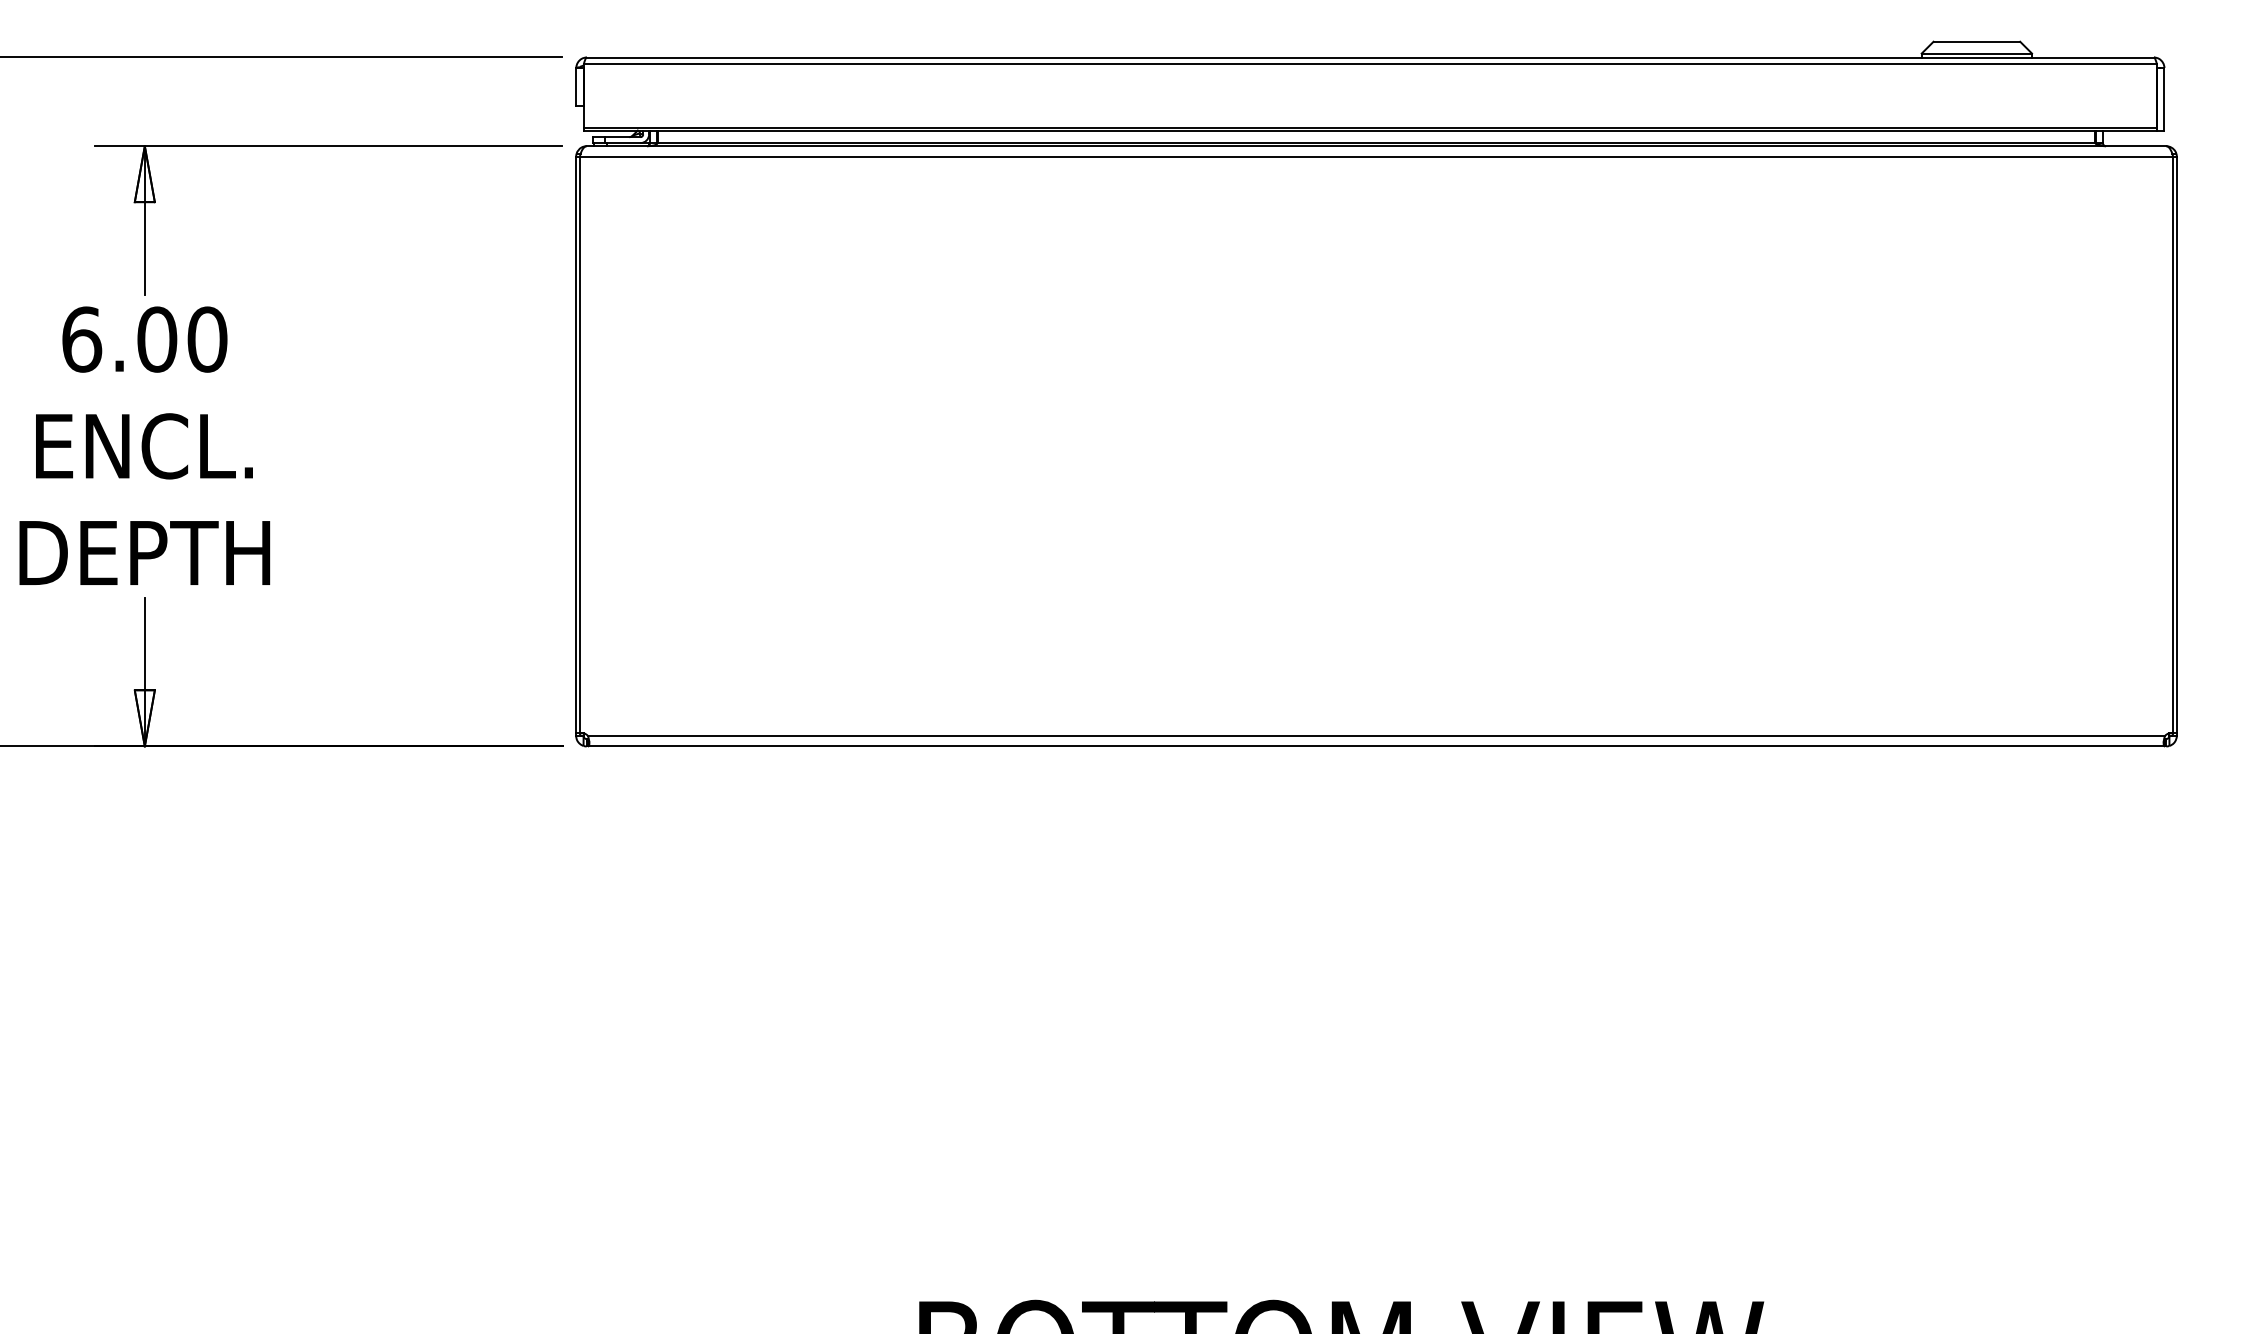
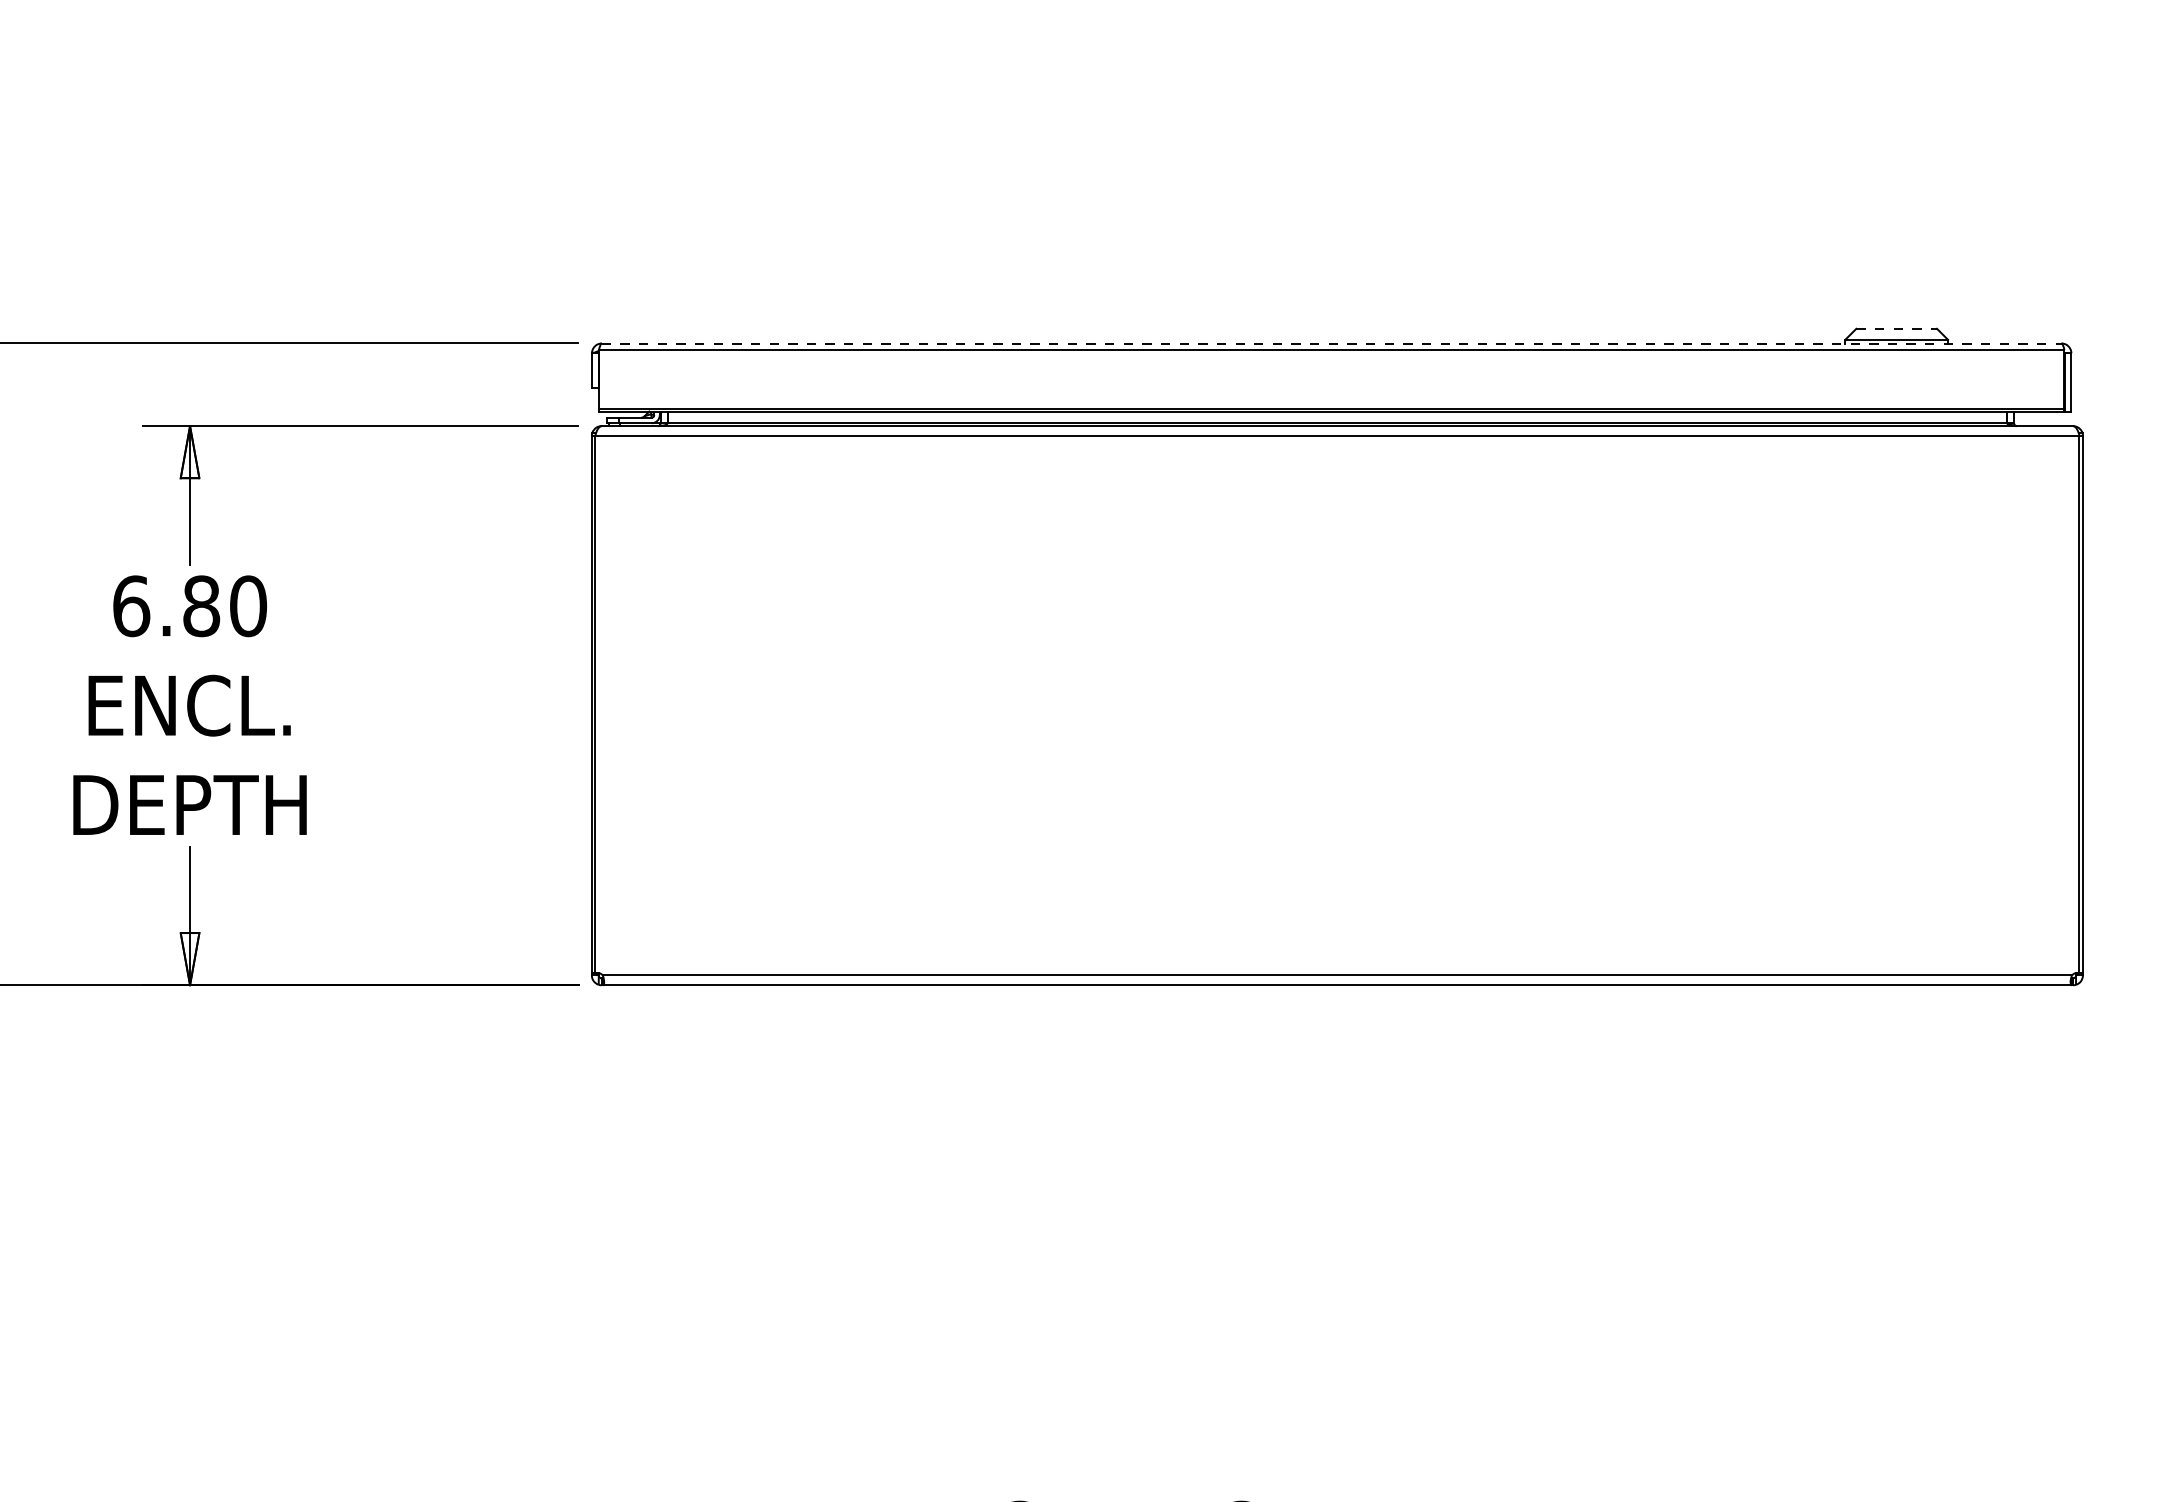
line: (1977, 41) -> (1897, 328), solid -> dashed
line: (1370, 57) -> (1331, 343), solid -> dashed
text: (157, 338) -> (201, 605), 6.00 -> 6.80

